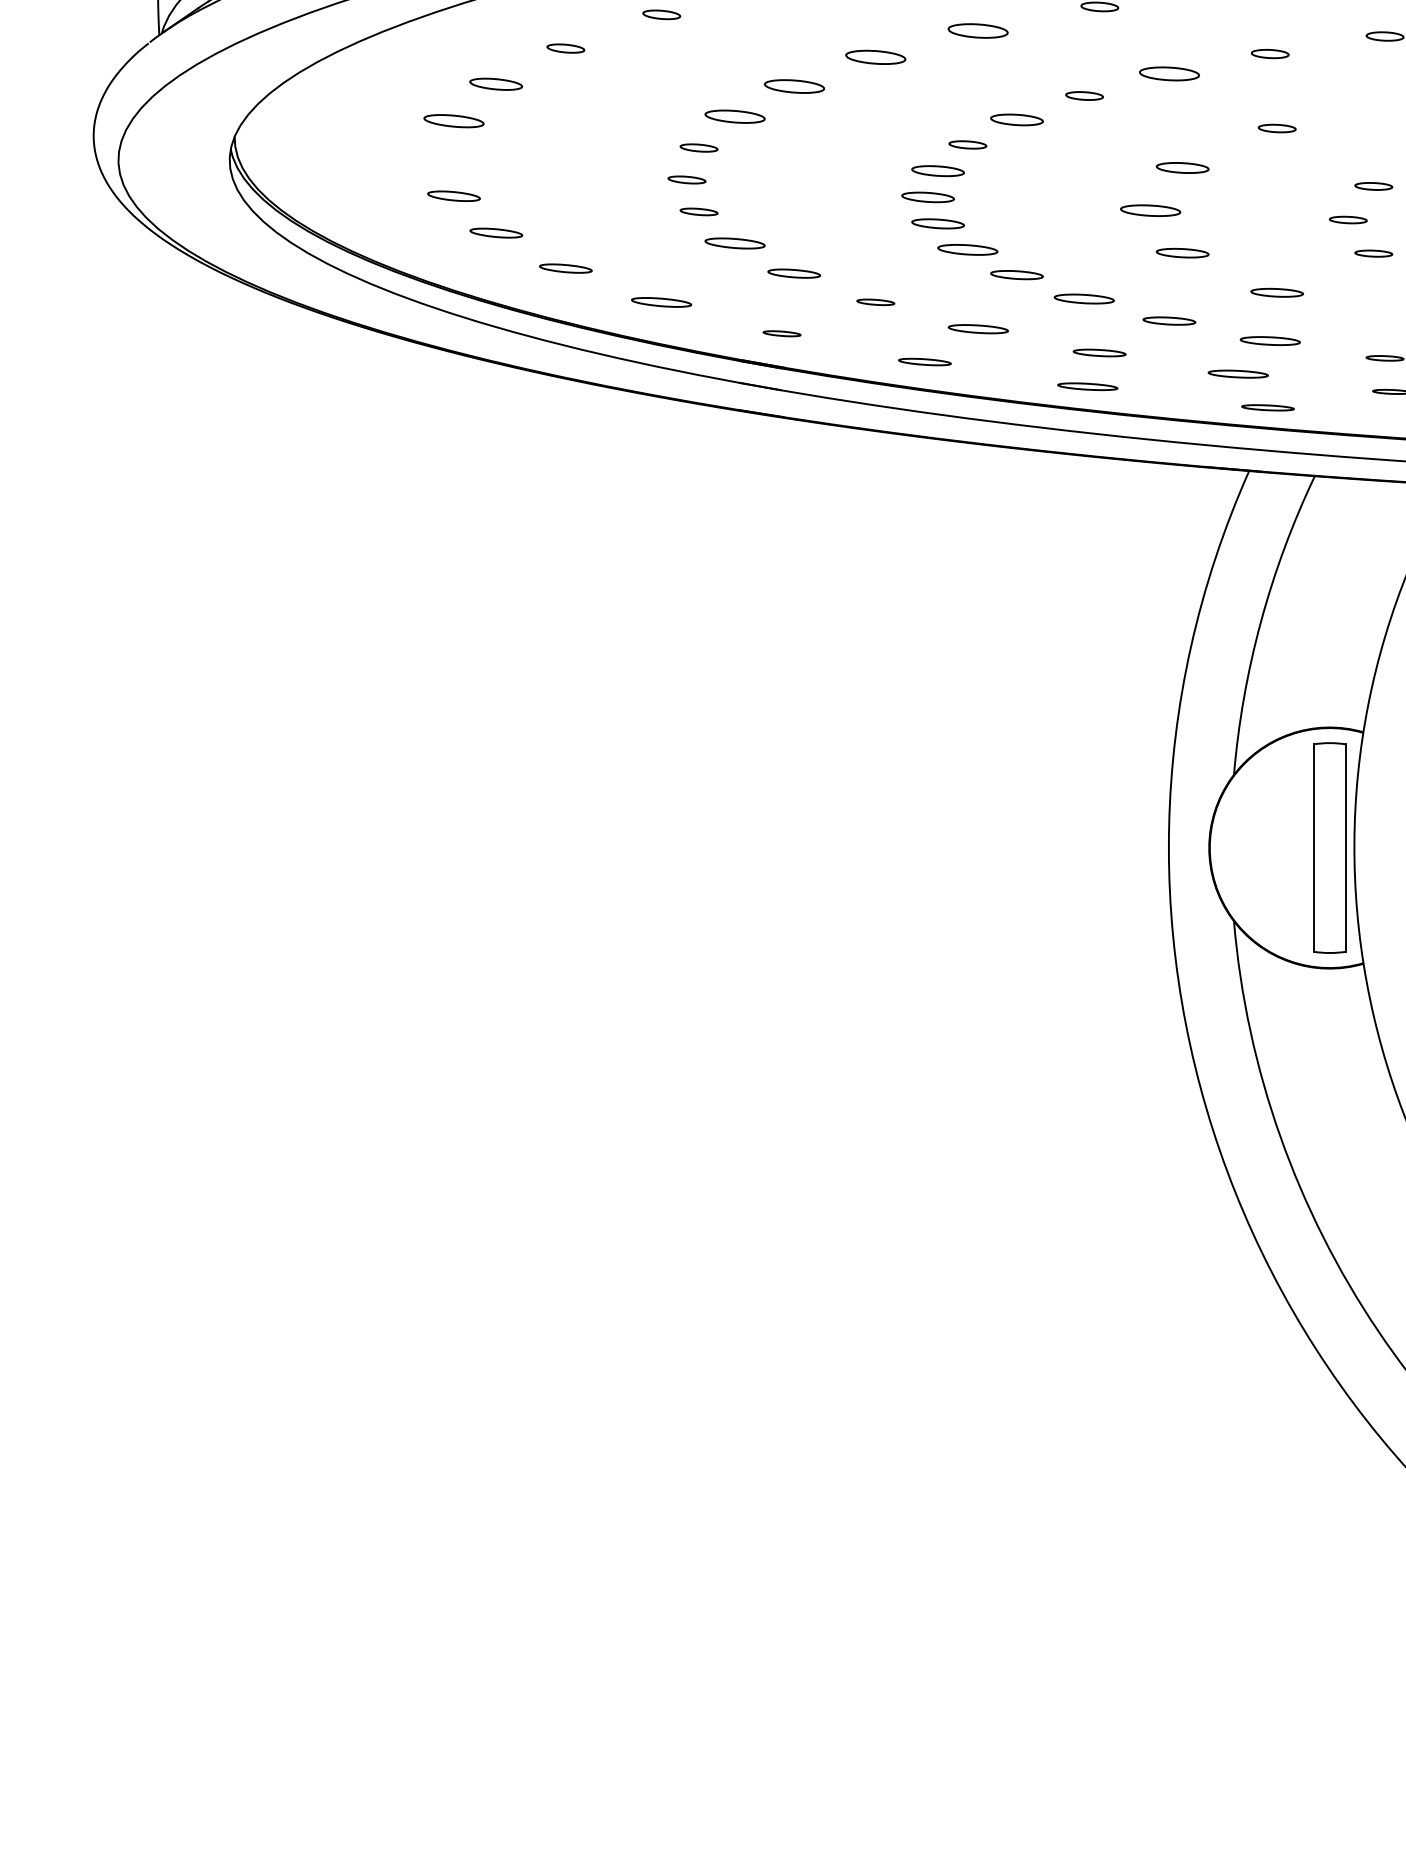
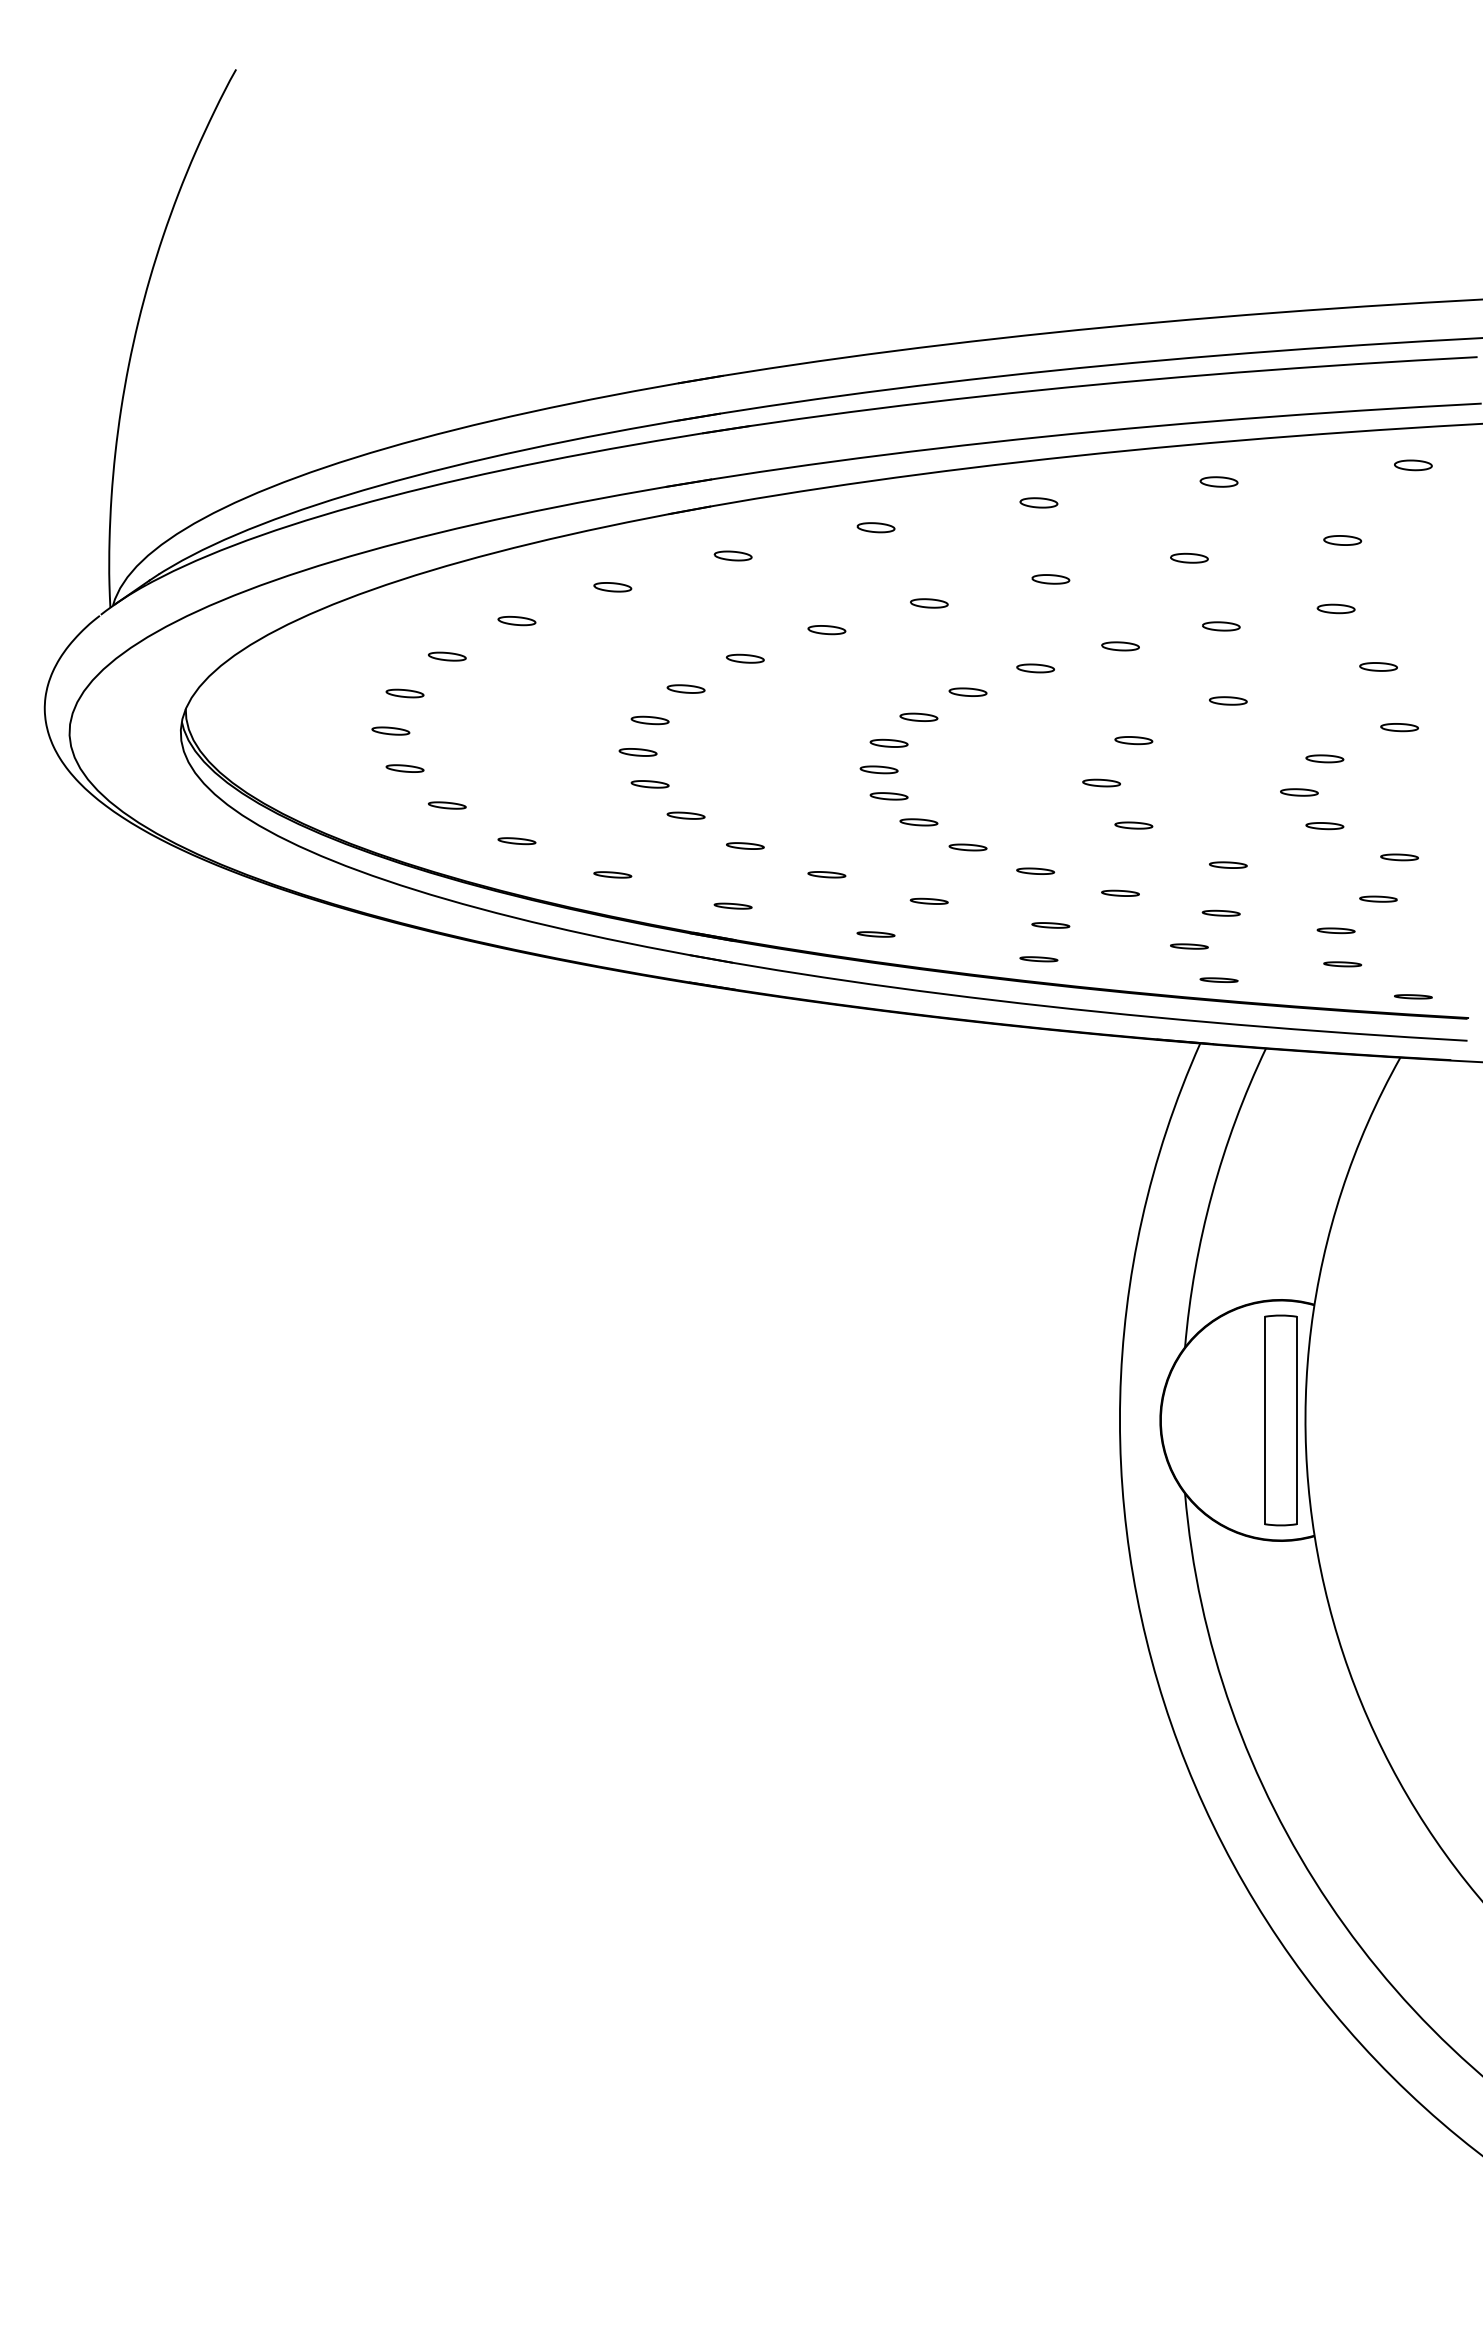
part: (978, 31) -> (929, 603), size x0.62
part: (875, 58) -> (826, 630), size x0.62
part: (1169, 74) -> (1120, 646), size x0.62
part: (496, 84) -> (447, 656), size x0.71
part: (793, 86) -> (744, 658), size x0.62
part: (734, 116) -> (685, 688), size x0.62
part: (1016, 119) -> (967, 691), size x0.71
part: (453, 121) -> (404, 693), size x0.62
part: (439, 158) -> (390, 730), added
part: (1182, 168) -> (1133, 740), size x0.71
part: (937, 170) -> (888, 742), size x0.71
part: (453, 196) -> (404, 768), size x0.71
part: (927, 197) -> (878, 769), size x0.71
part: (1150, 210) -> (1101, 782), size x0.62
part: (937, 224) -> (888, 796), size x0.71
part: (495, 233) -> (446, 805), size x0.71
part: (734, 243) -> (685, 815), size x0.62
part: (967, 250) -> (918, 822), size x0.62
part: (1182, 253) -> (1133, 825), size x0.71
part: (565, 269) -> (516, 841), size x0.71
part: (794, 273) -> (745, 845), size x0.71
part: (1016, 275) -> (967, 847), size x0.71
part: (1277, 292) -> (1228, 864), size x0.71
part: (1084, 298) -> (1035, 870), size x0.62
part: (661, 302) -> (612, 874), size x0.62
part: (1169, 320) -> (1120, 892), size x0.71
part: (977, 328) -> (928, 900), size x0.62
part: (1269, 340) -> (1220, 912), size x0.62
part: (1099, 353) -> (1050, 925), size x0.71
part: (924, 362) -> (875, 934), size x0.71
part: (1238, 374) -> (1189, 946), size x0.62
part: (1087, 387) -> (1038, 959), size x0.62
part: (1267, 407) -> (1218, 979), size x0.71

